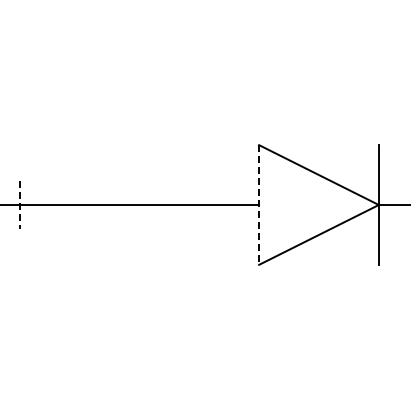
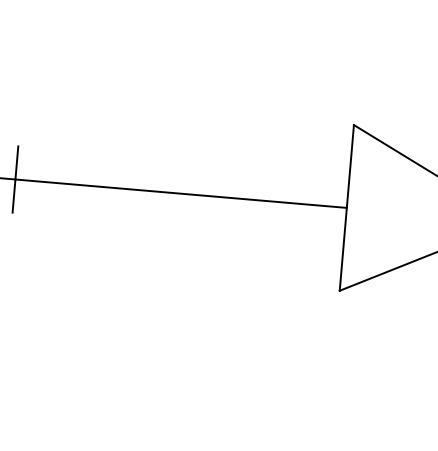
line: (19, 205) -> (15, 180), dashed -> solid
line: (259, 205) -> (347, 208), dashed -> solid

